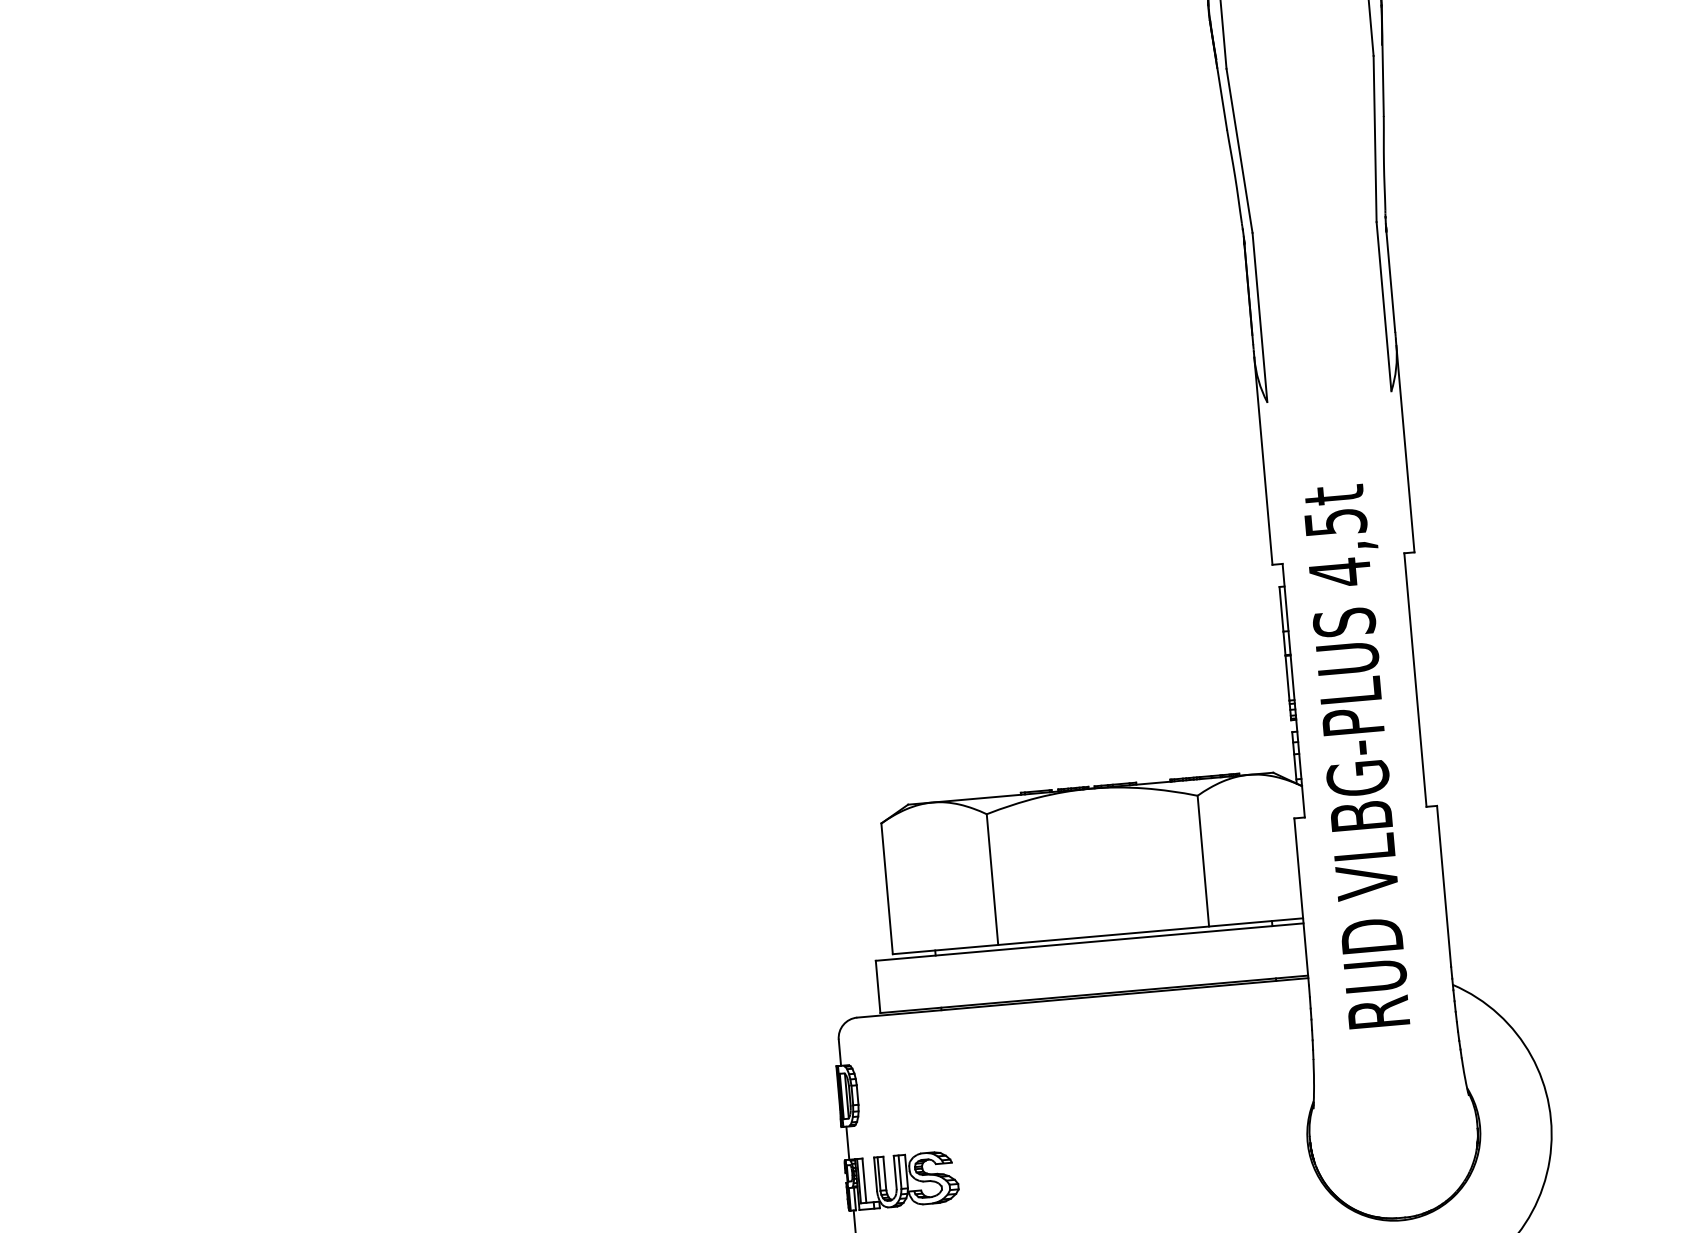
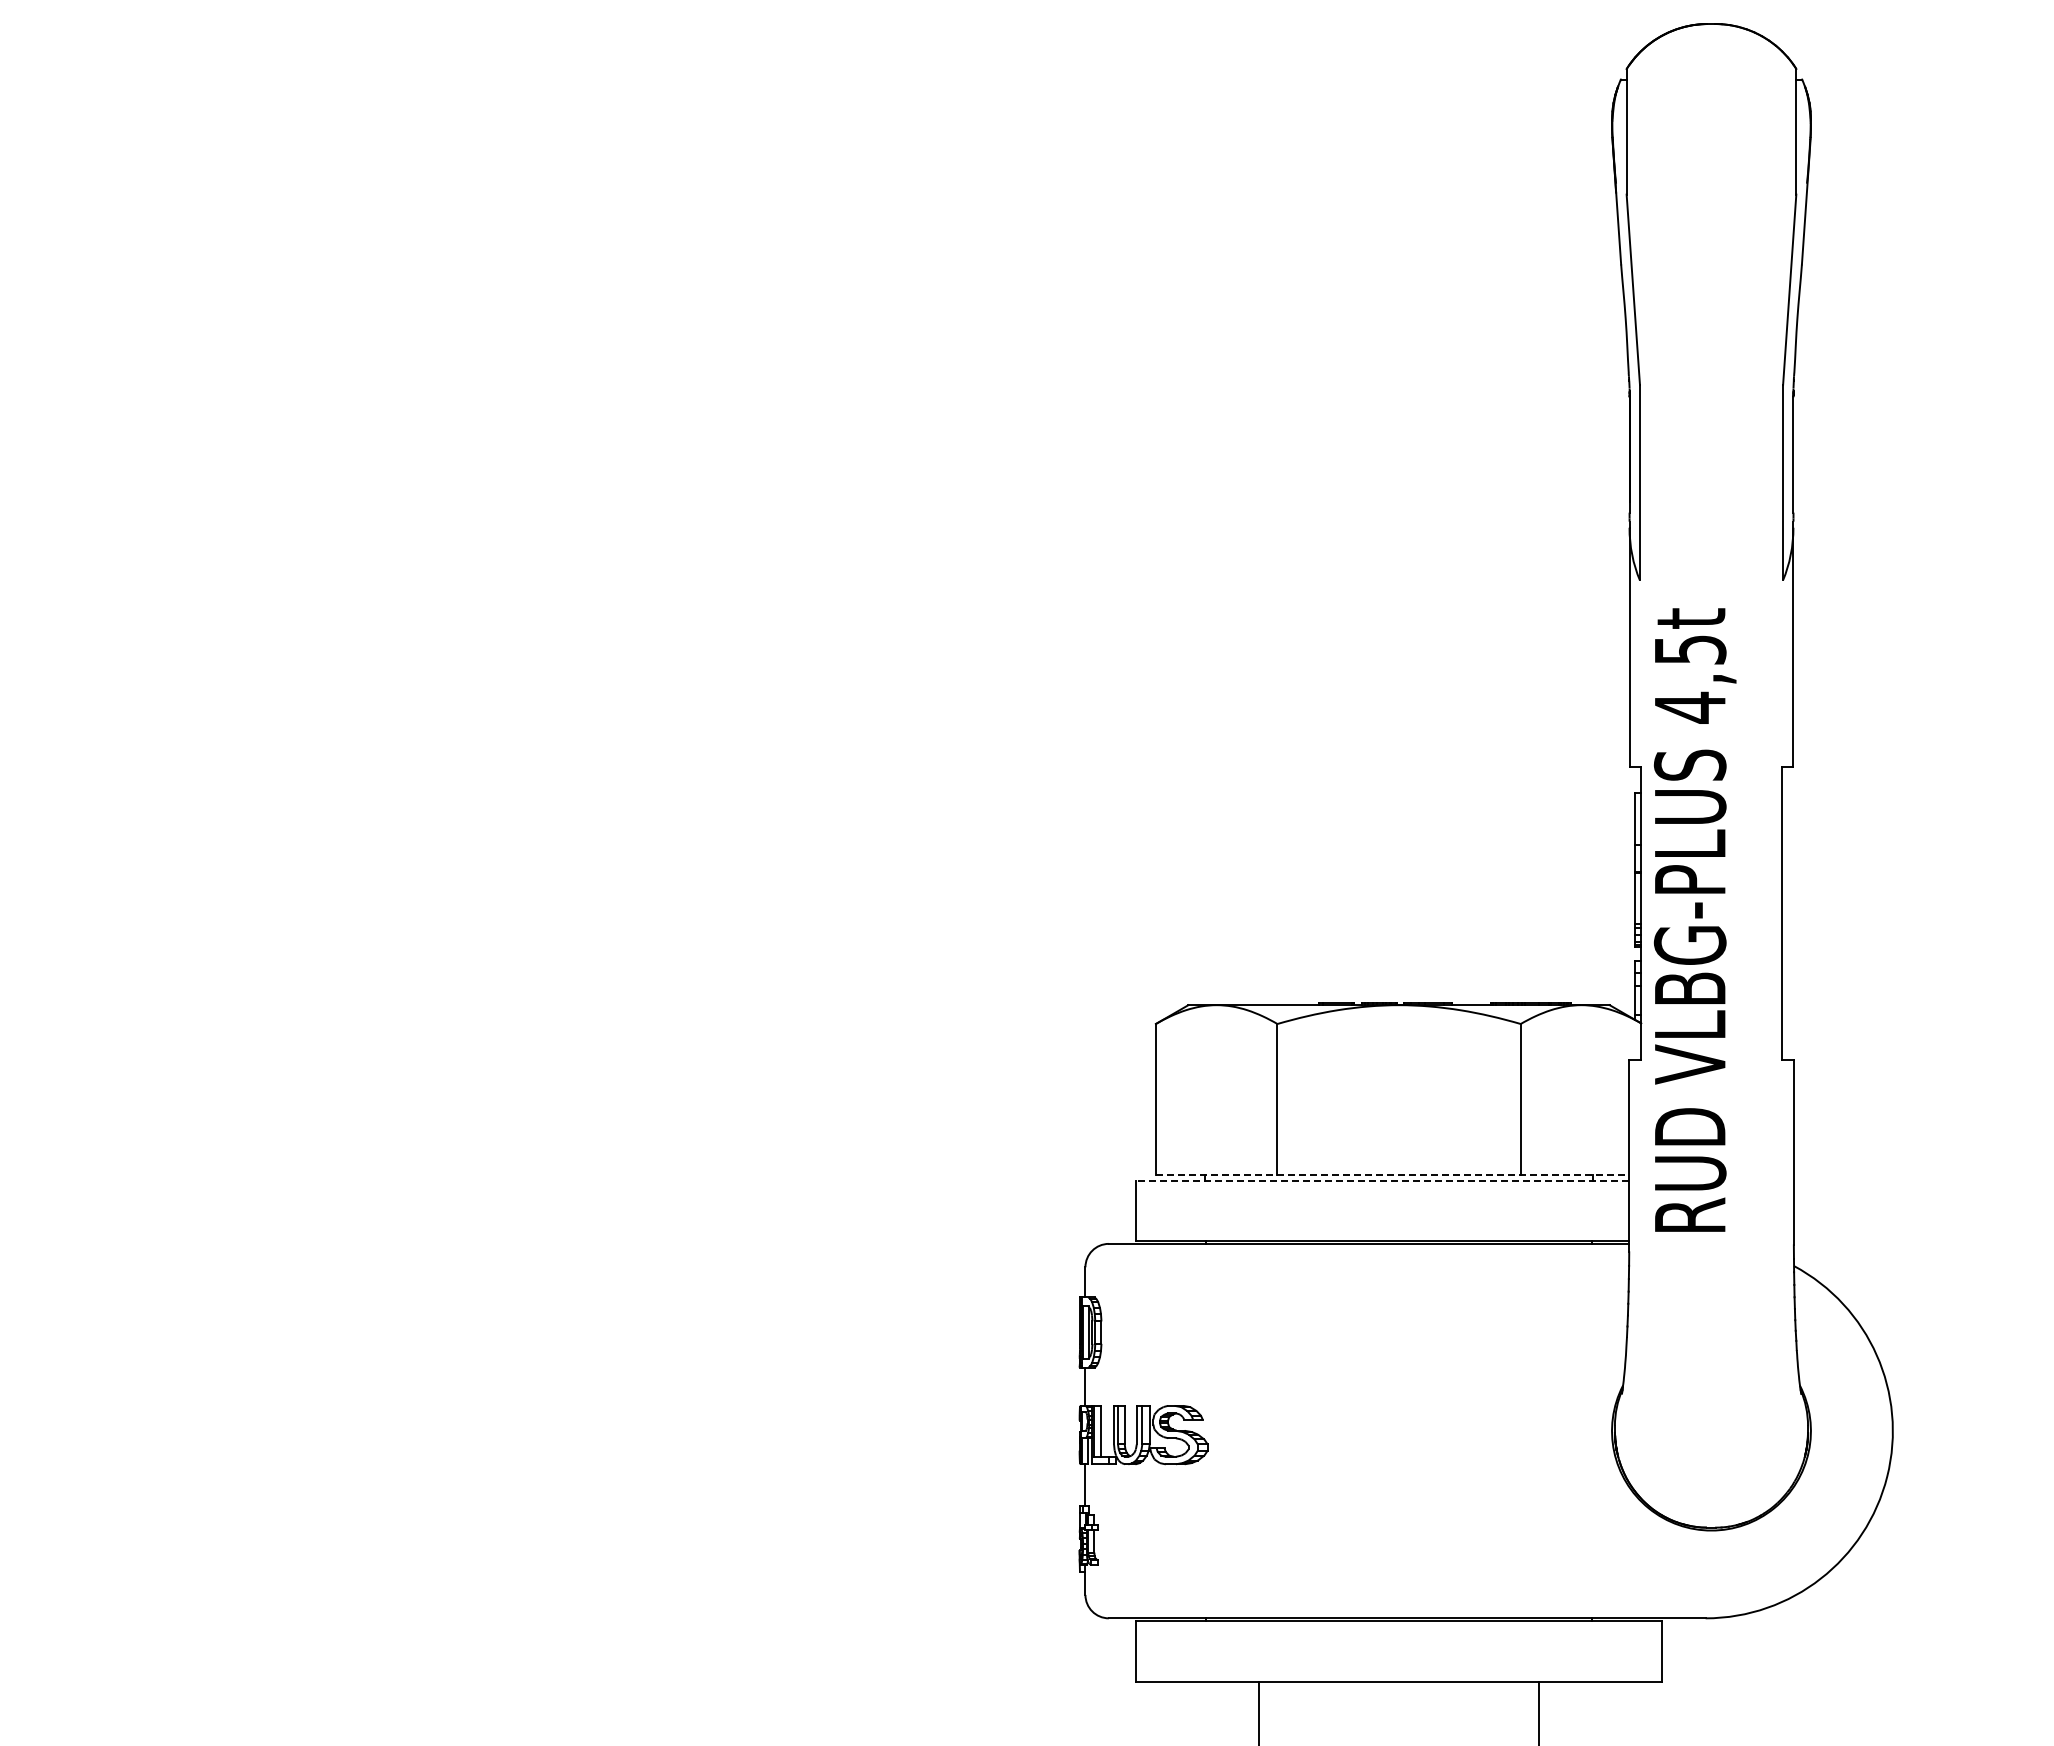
text: (1359, 755) -> (1694, 919), moved
line: (1097, 935) -> (1392, 1174), solid -> dashed
line: (1089, 941) -> (1382, 1180), solid -> dashed

